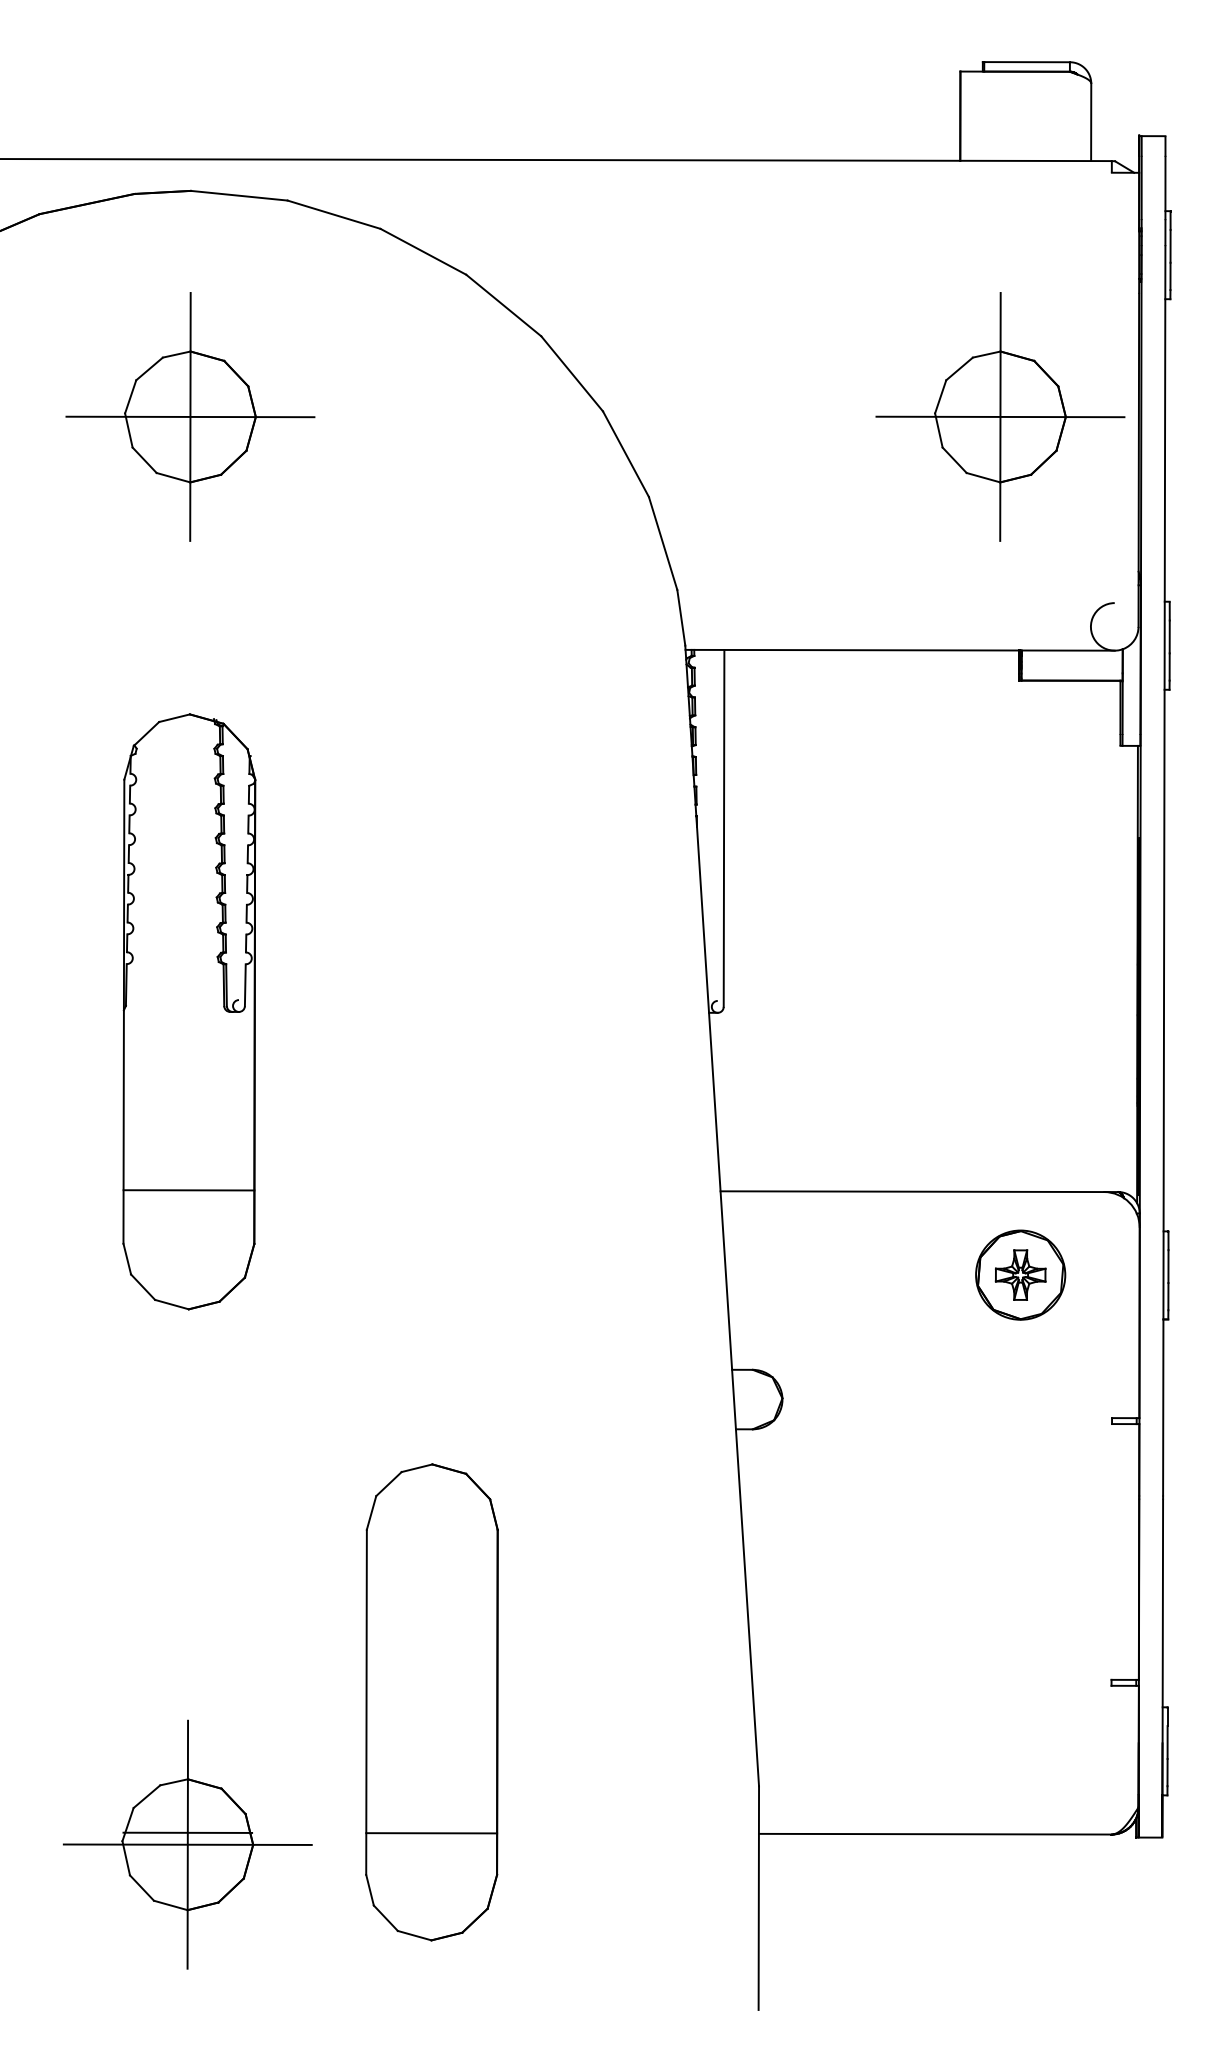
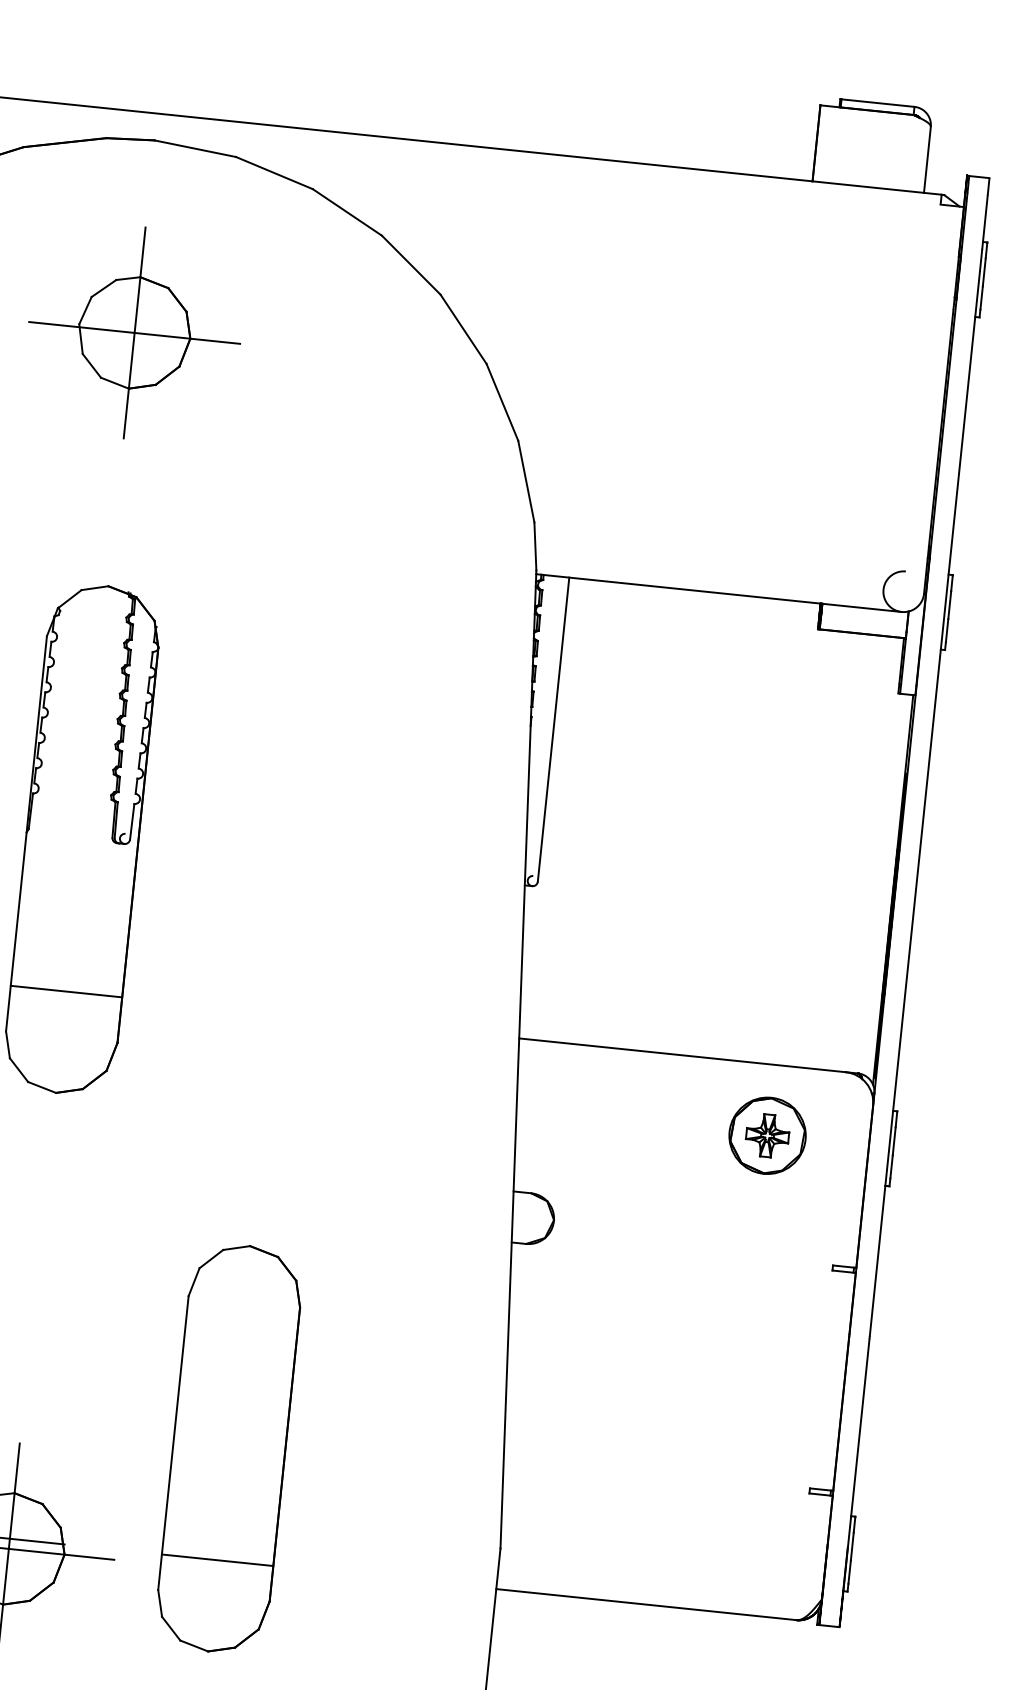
part: (1000, 416) -> (824, 402), removed

